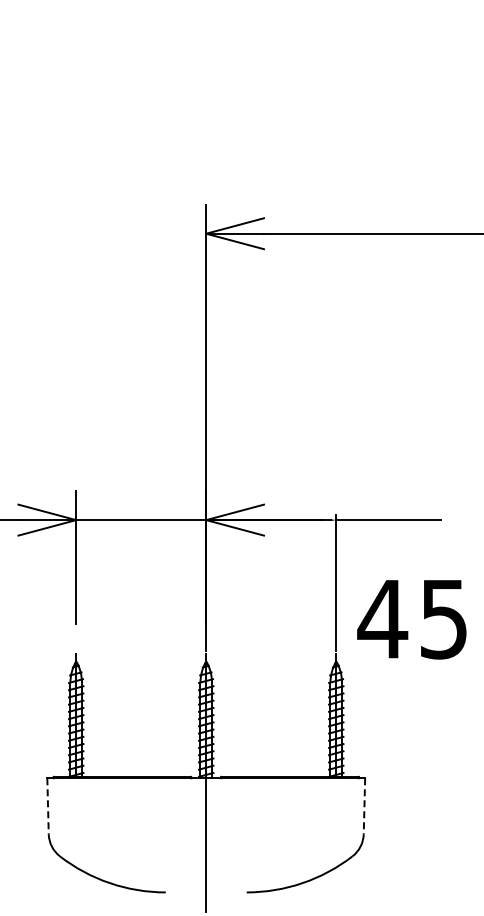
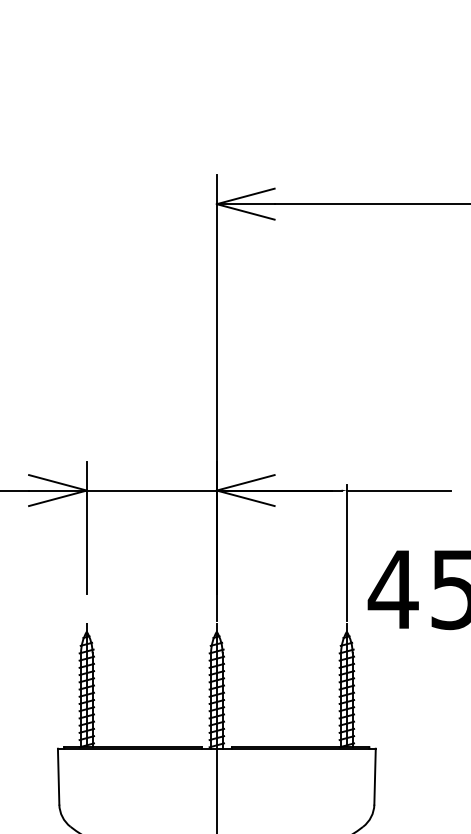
line: (48, 806) -> (59, 776), dashed -> solid
line: (364, 806) -> (375, 776), dashed -> solid

